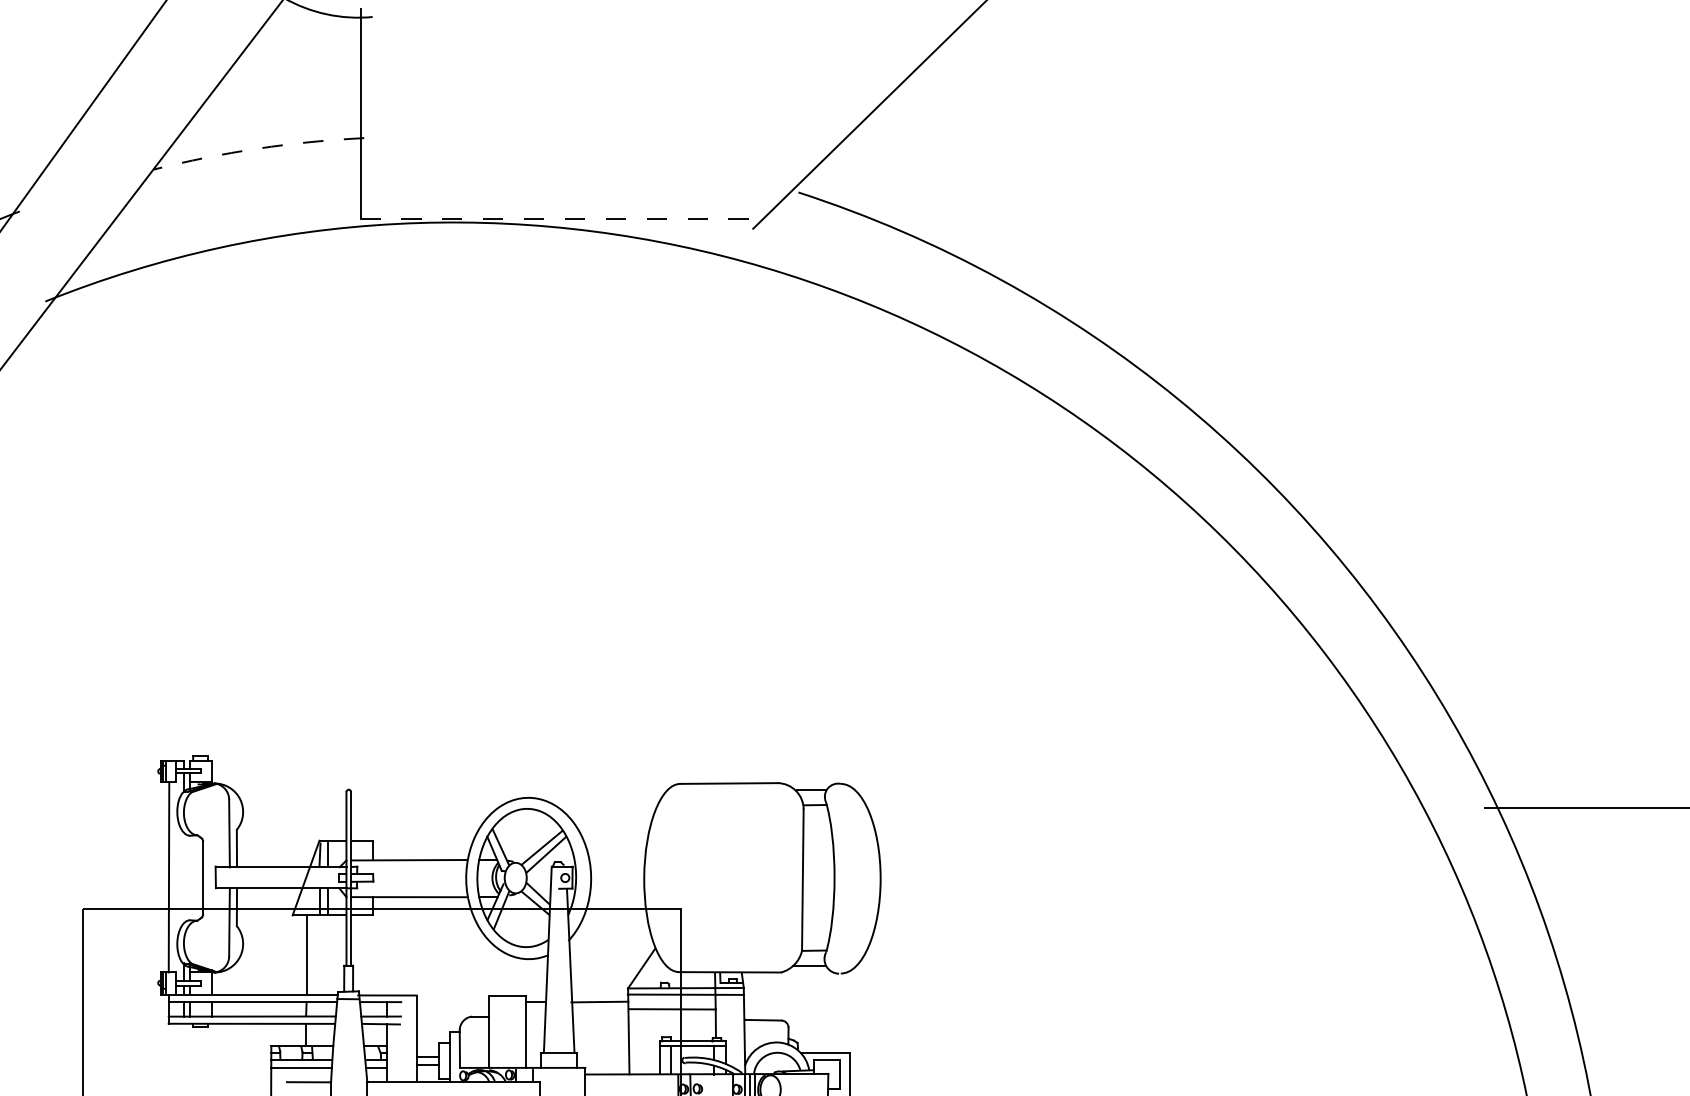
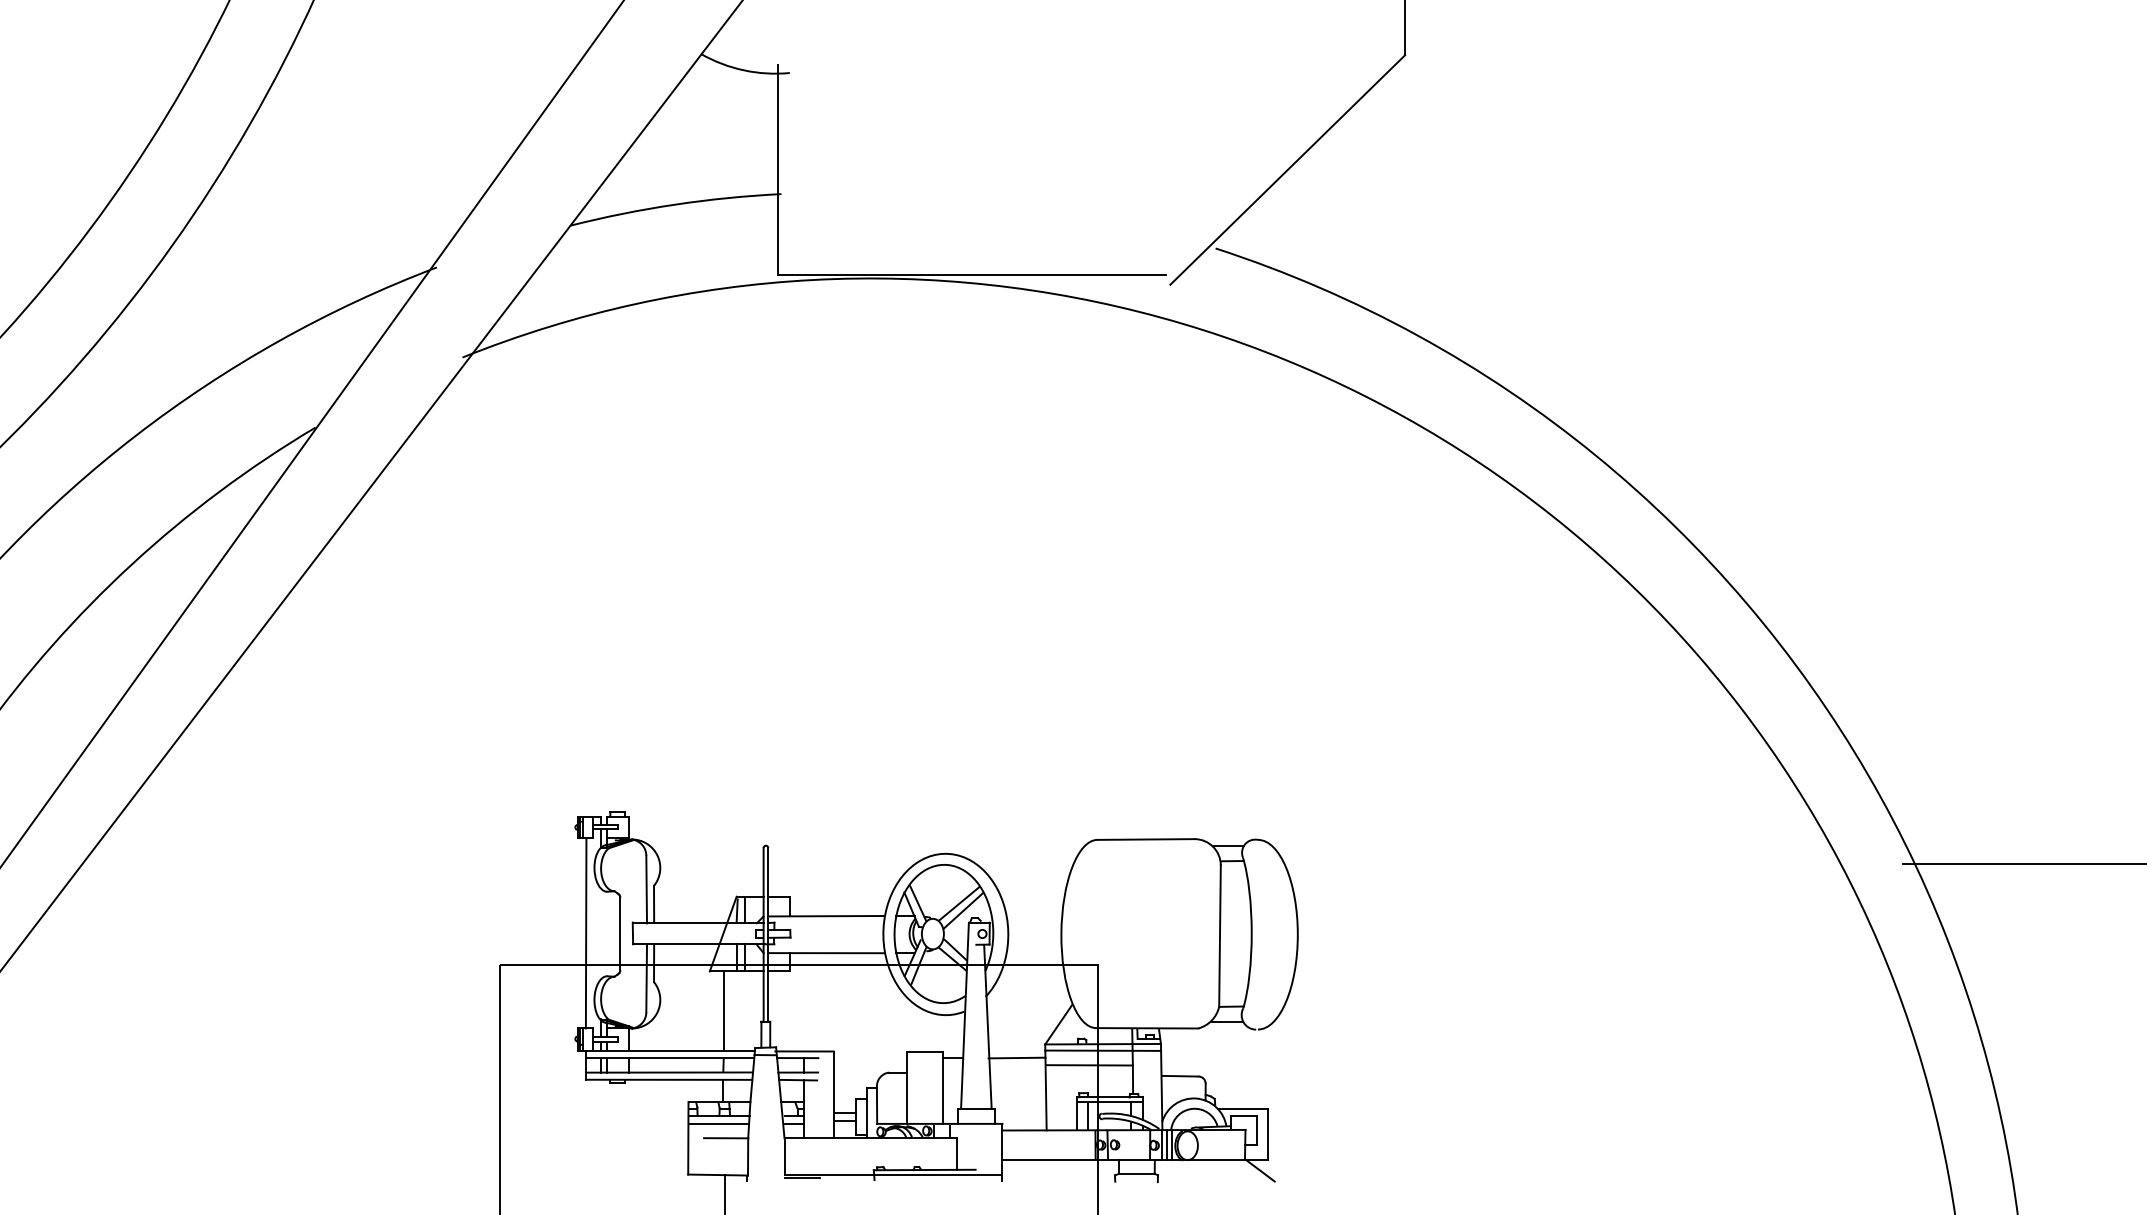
arc: (258, 148) -> (675, 204), dashed -> solid
line: (555, 218) -> (972, 274), dashed -> solid

